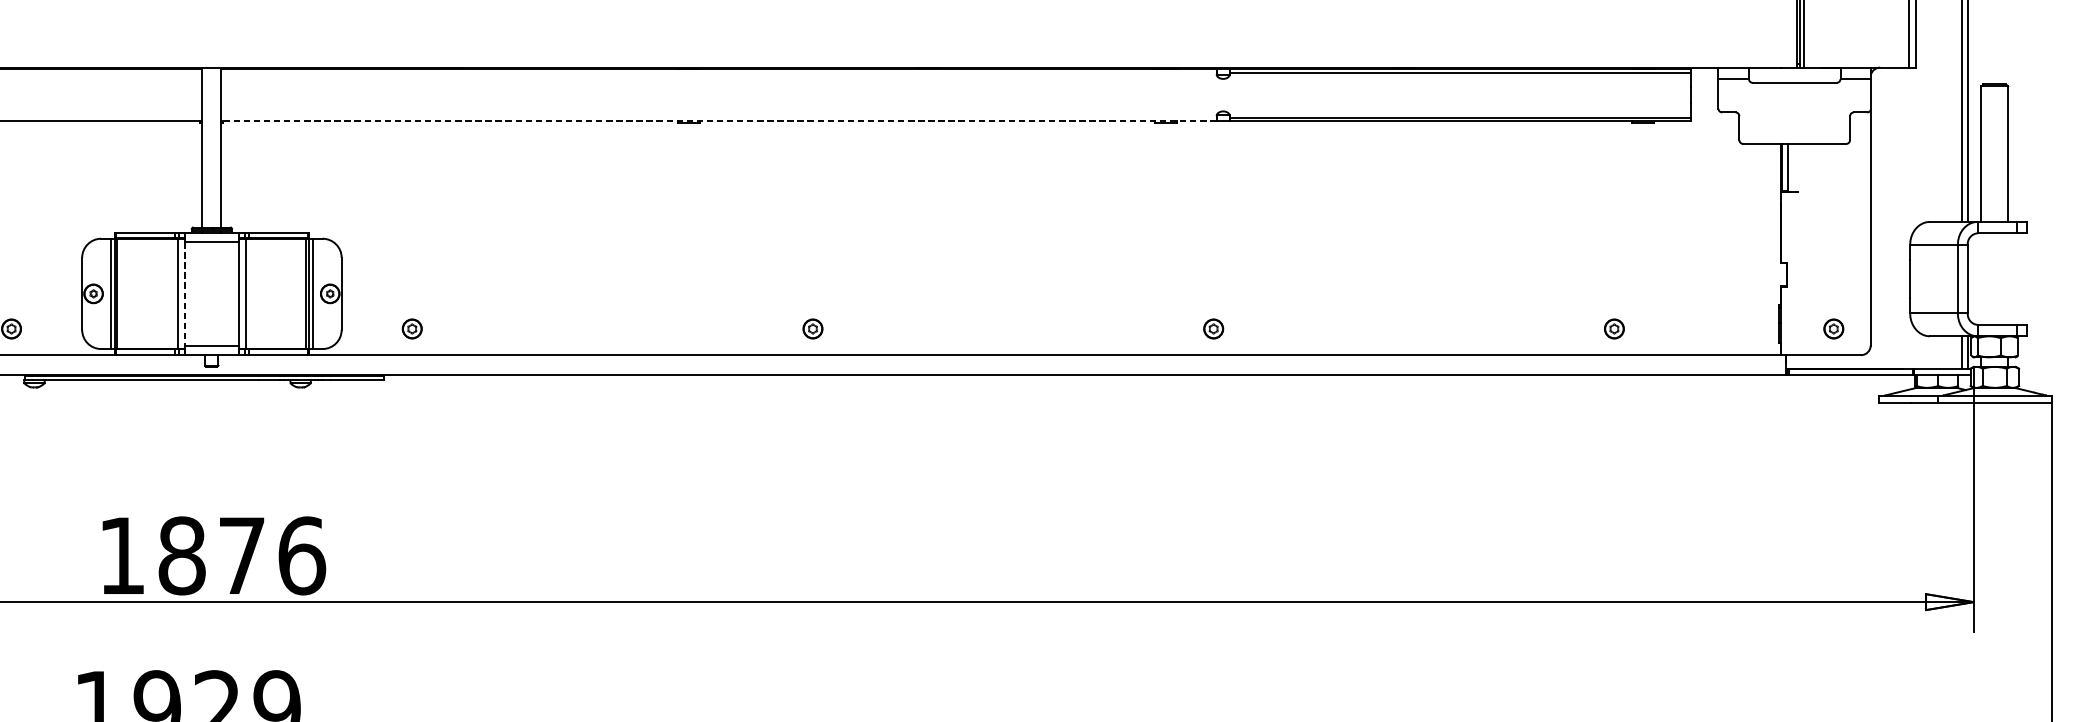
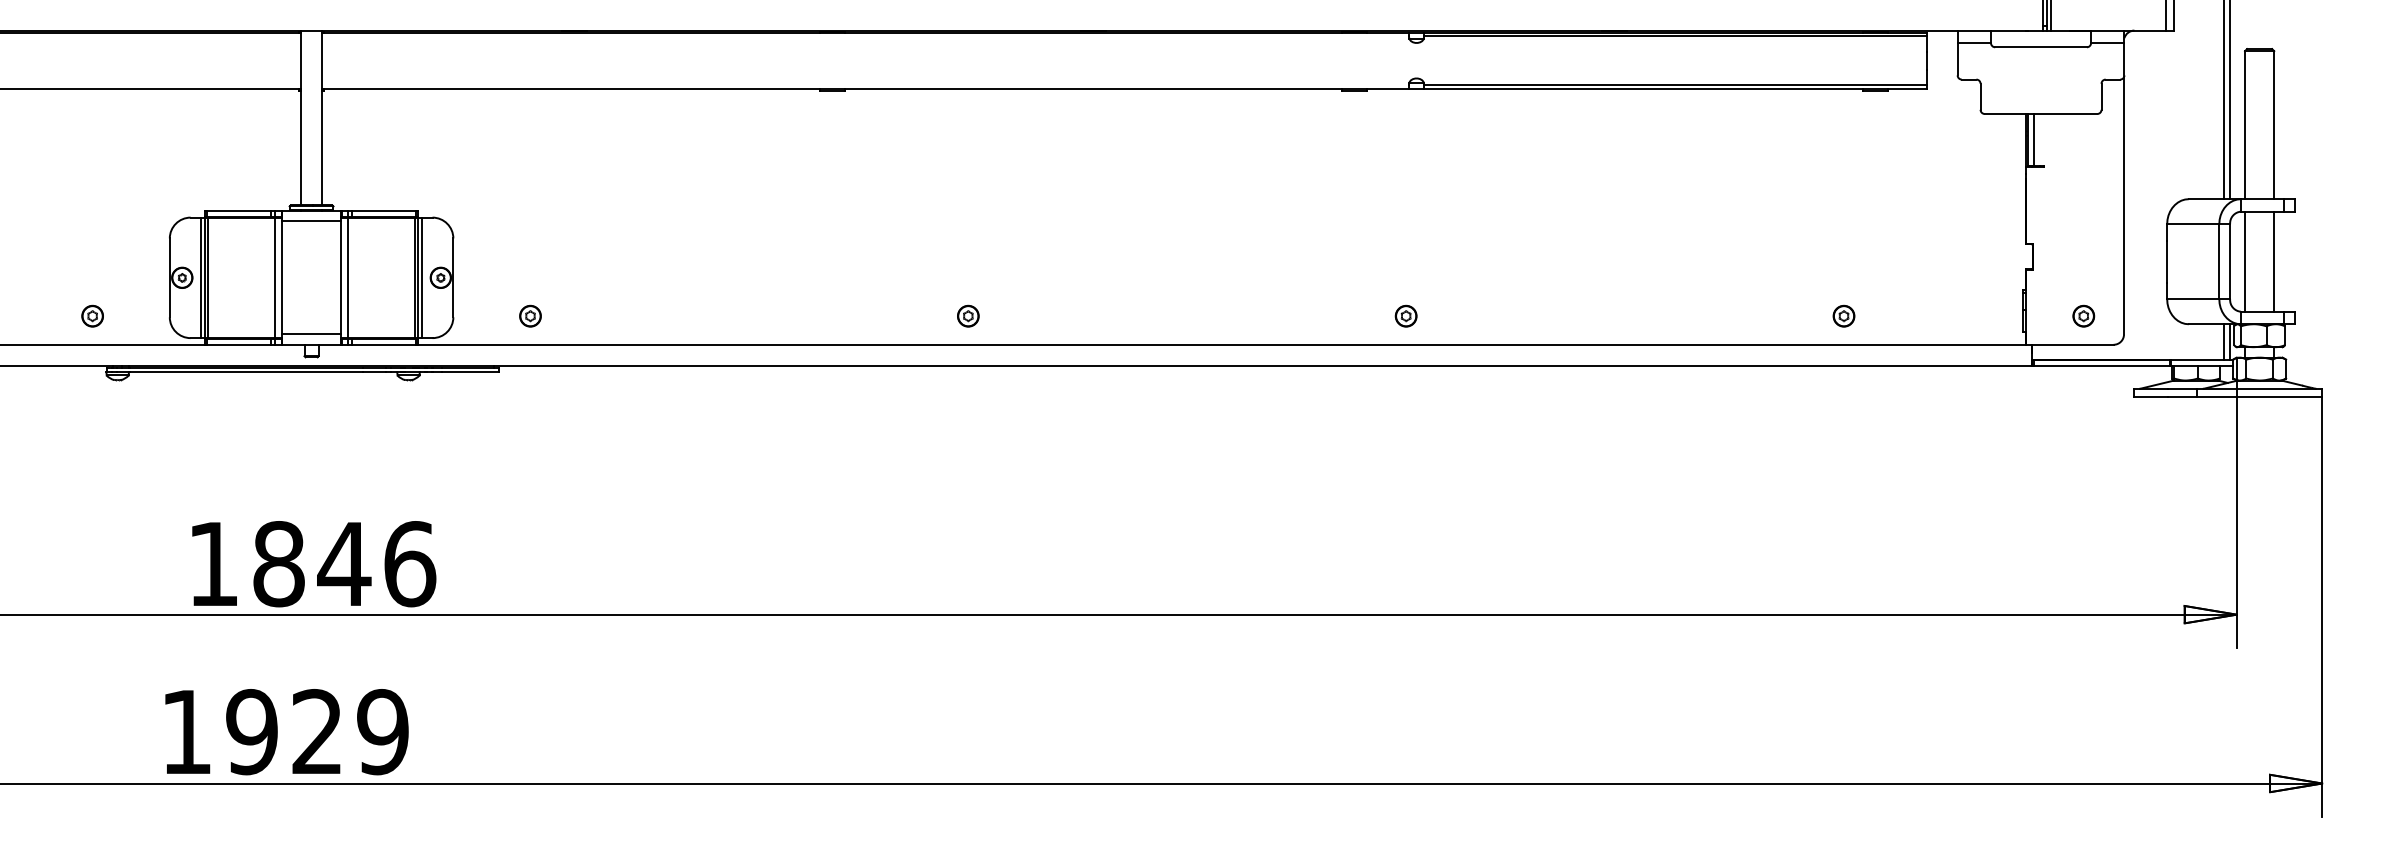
line: (718, 120) -> (865, 88), dashed -> solid
line: (1981, 278) -> (2245, 261), added
line: (2008, 278) -> (2274, 261), added
line: (185, 293) -> (282, 277), dashed -> solid
text: (242, 555) -> (344, 563), 1876 -> 1846

